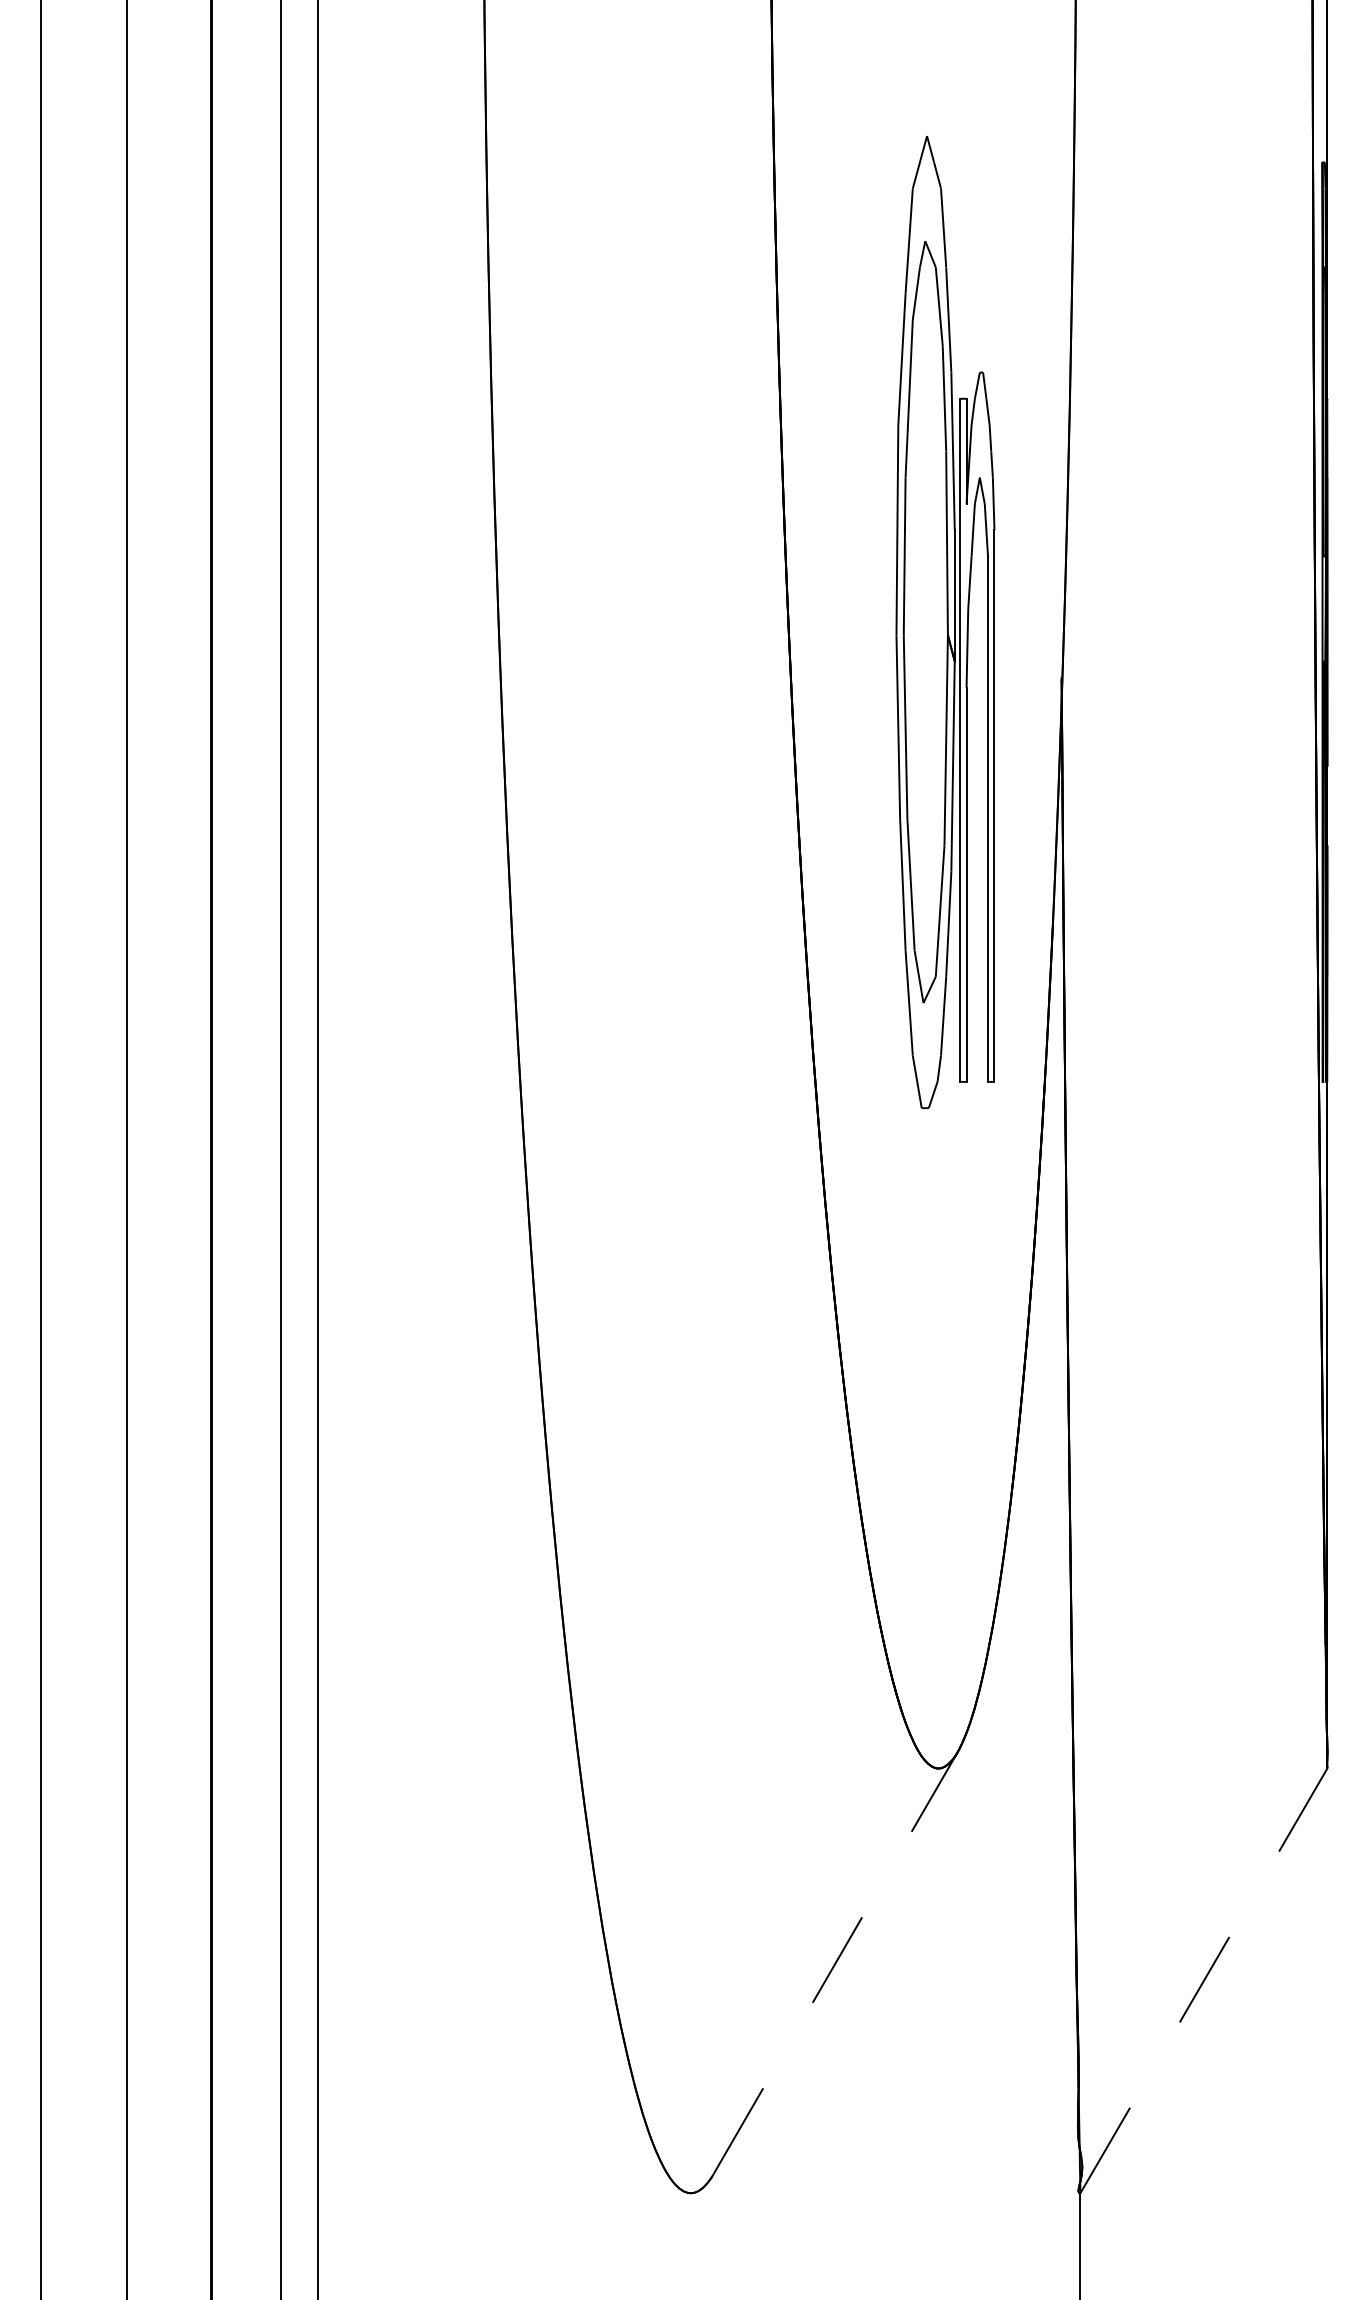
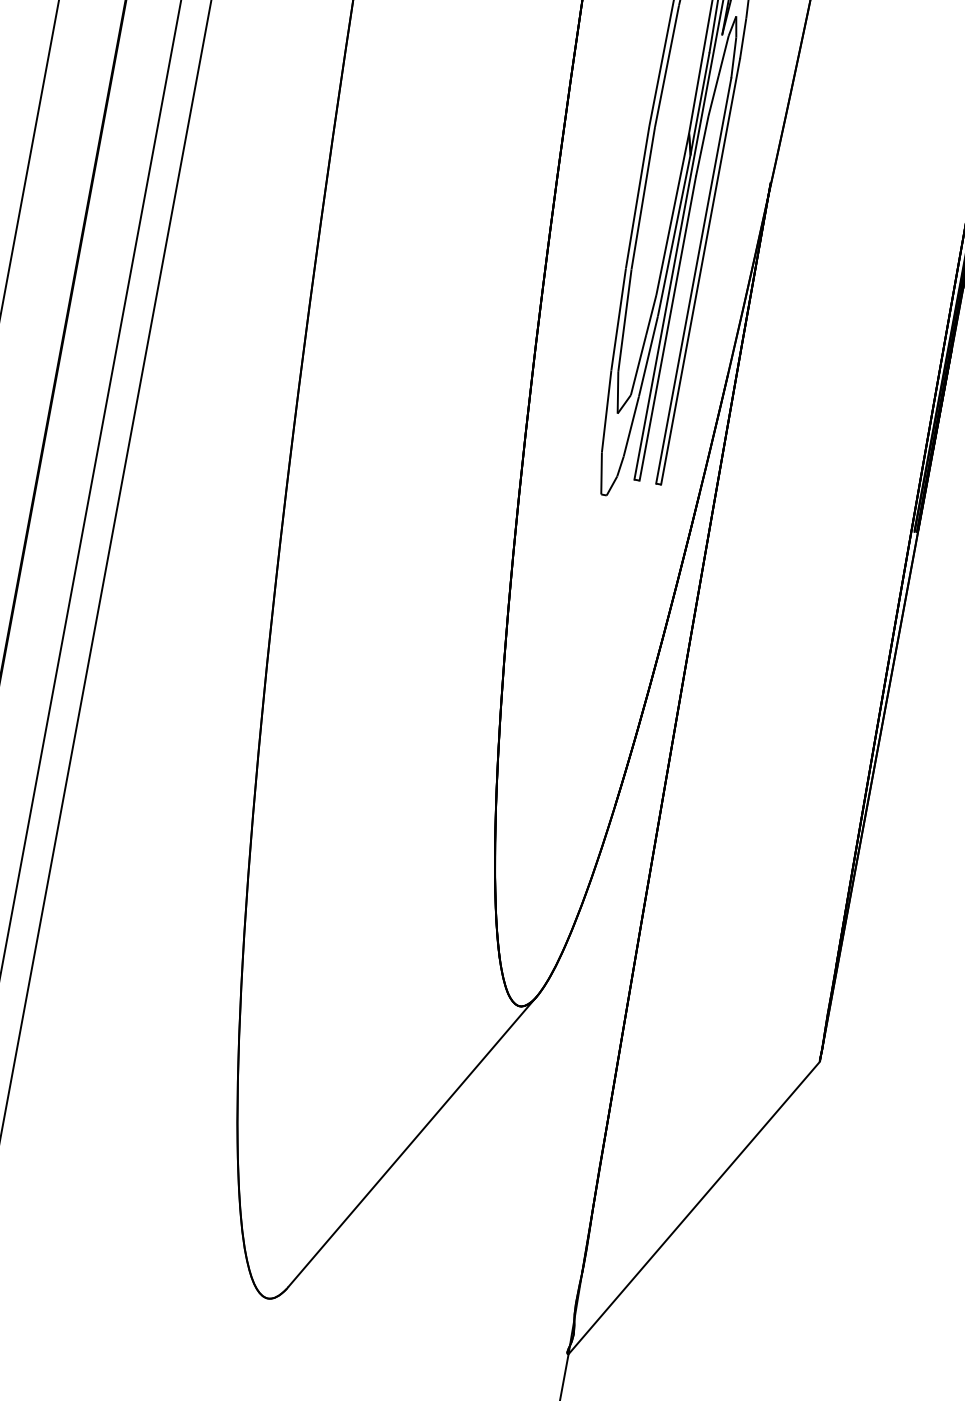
line: (835, 1962) -> (412, 1141), dashed -> solid
line: (1203, 1980) -> (693, 1207), dashed -> solid

